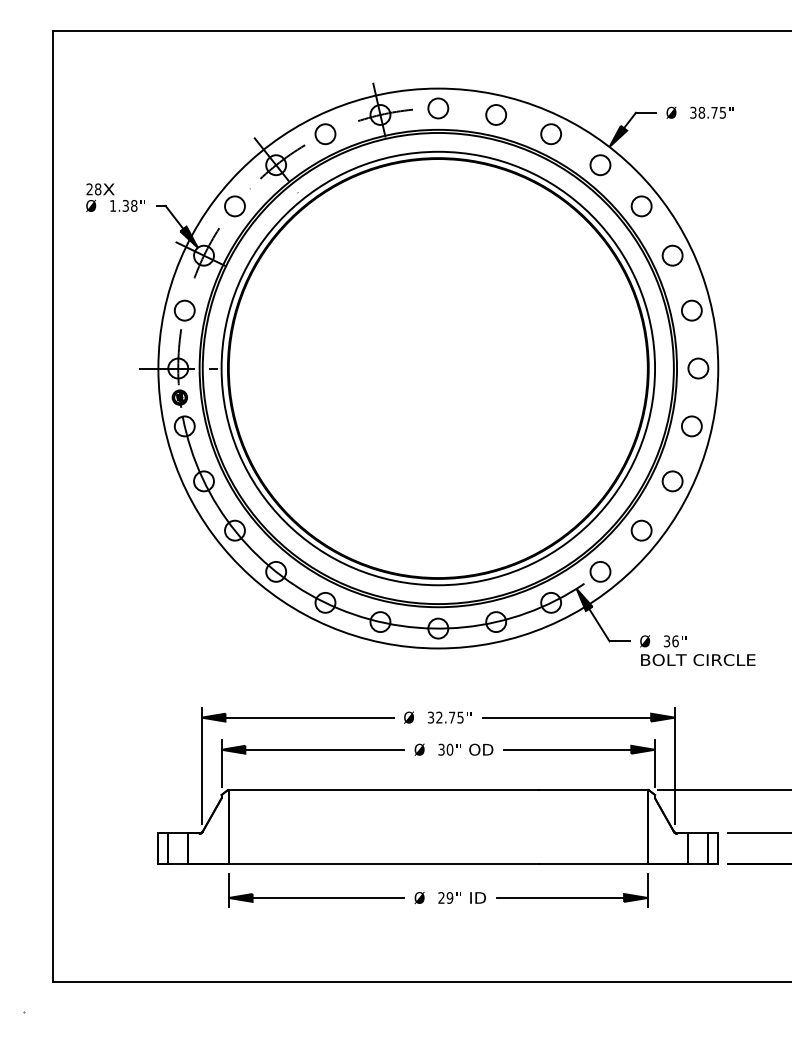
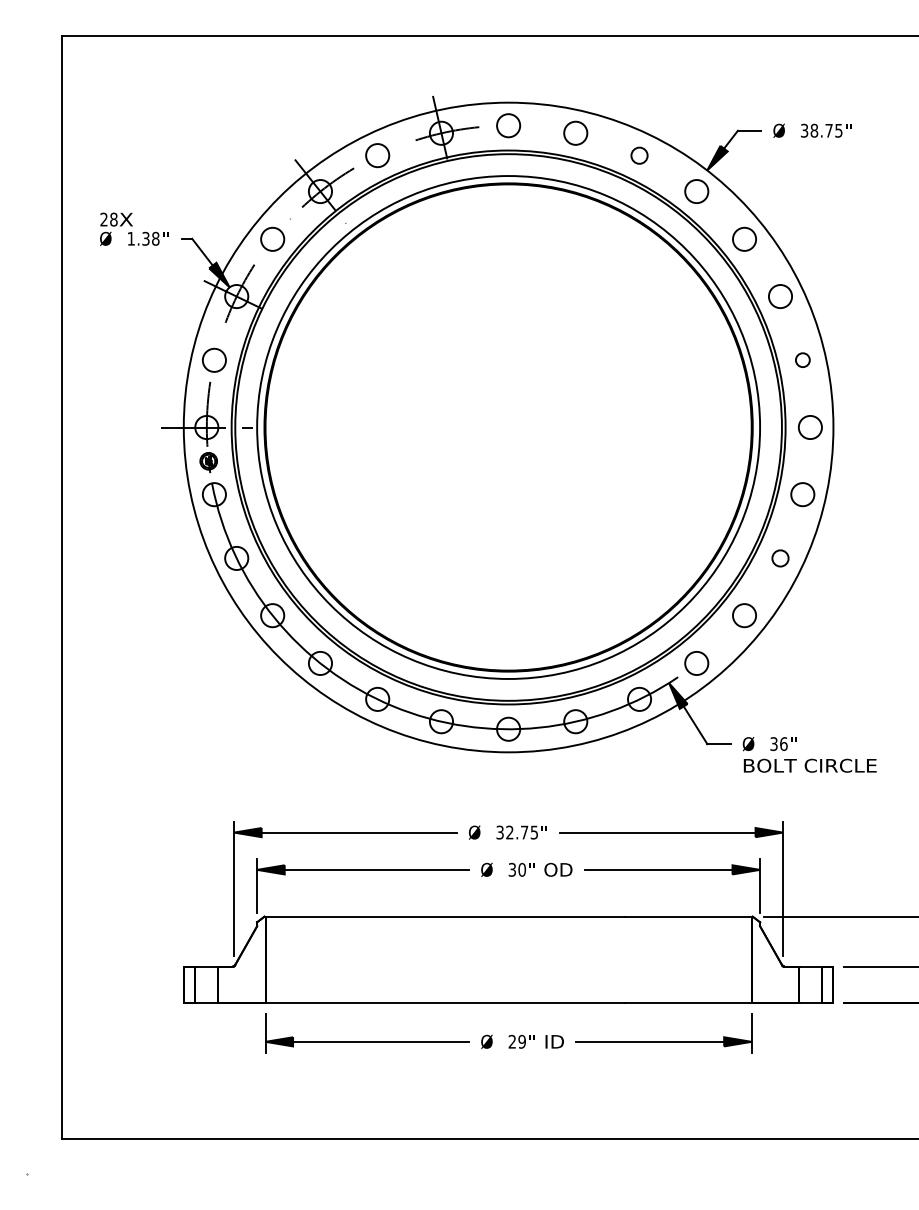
circle: (551, 134) -> (639, 155), size x0.7
circle: (691, 309) -> (802, 359), size x0.6
circle: (672, 481) -> (780, 558), size x0.7

